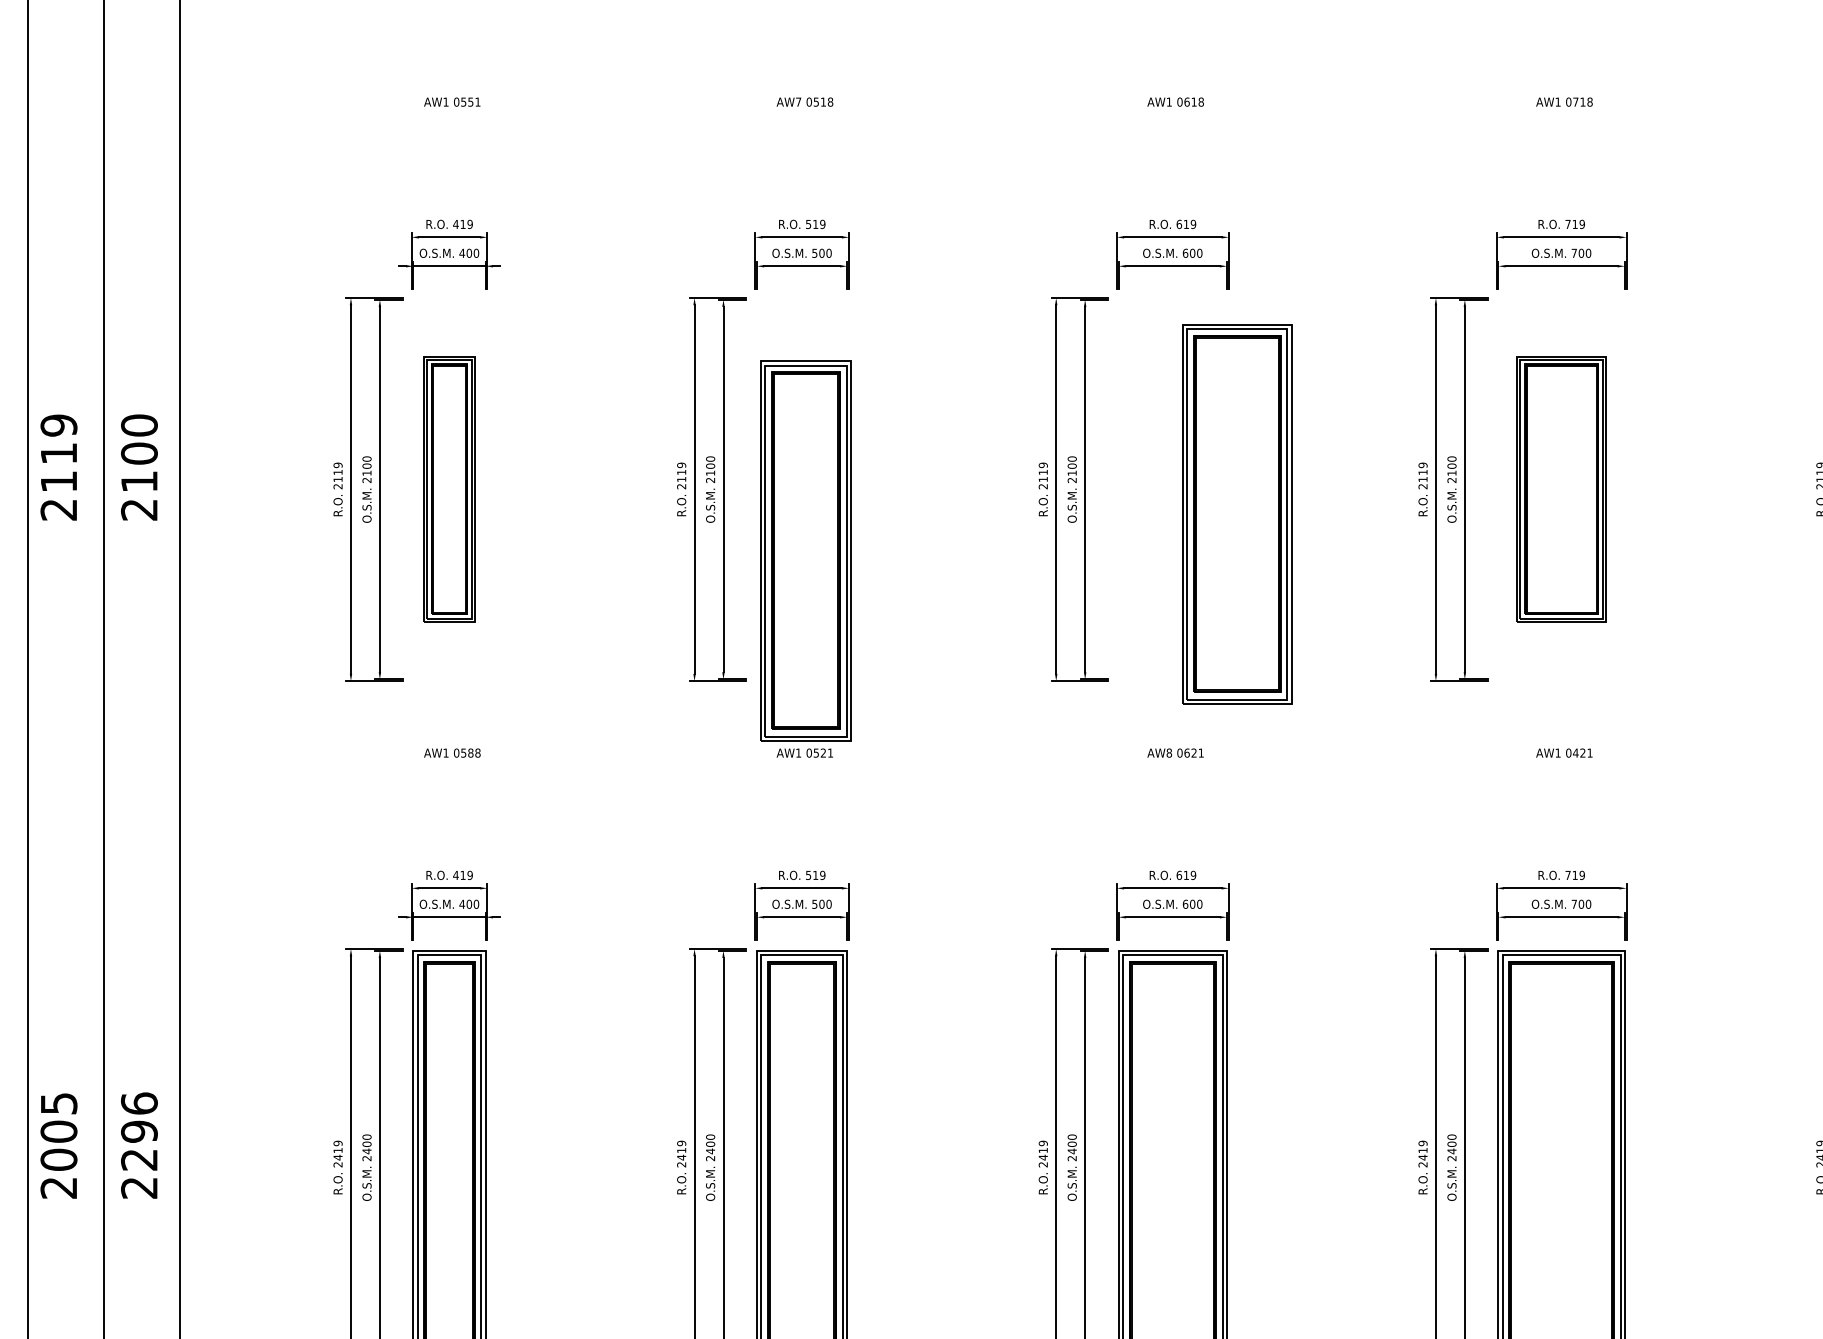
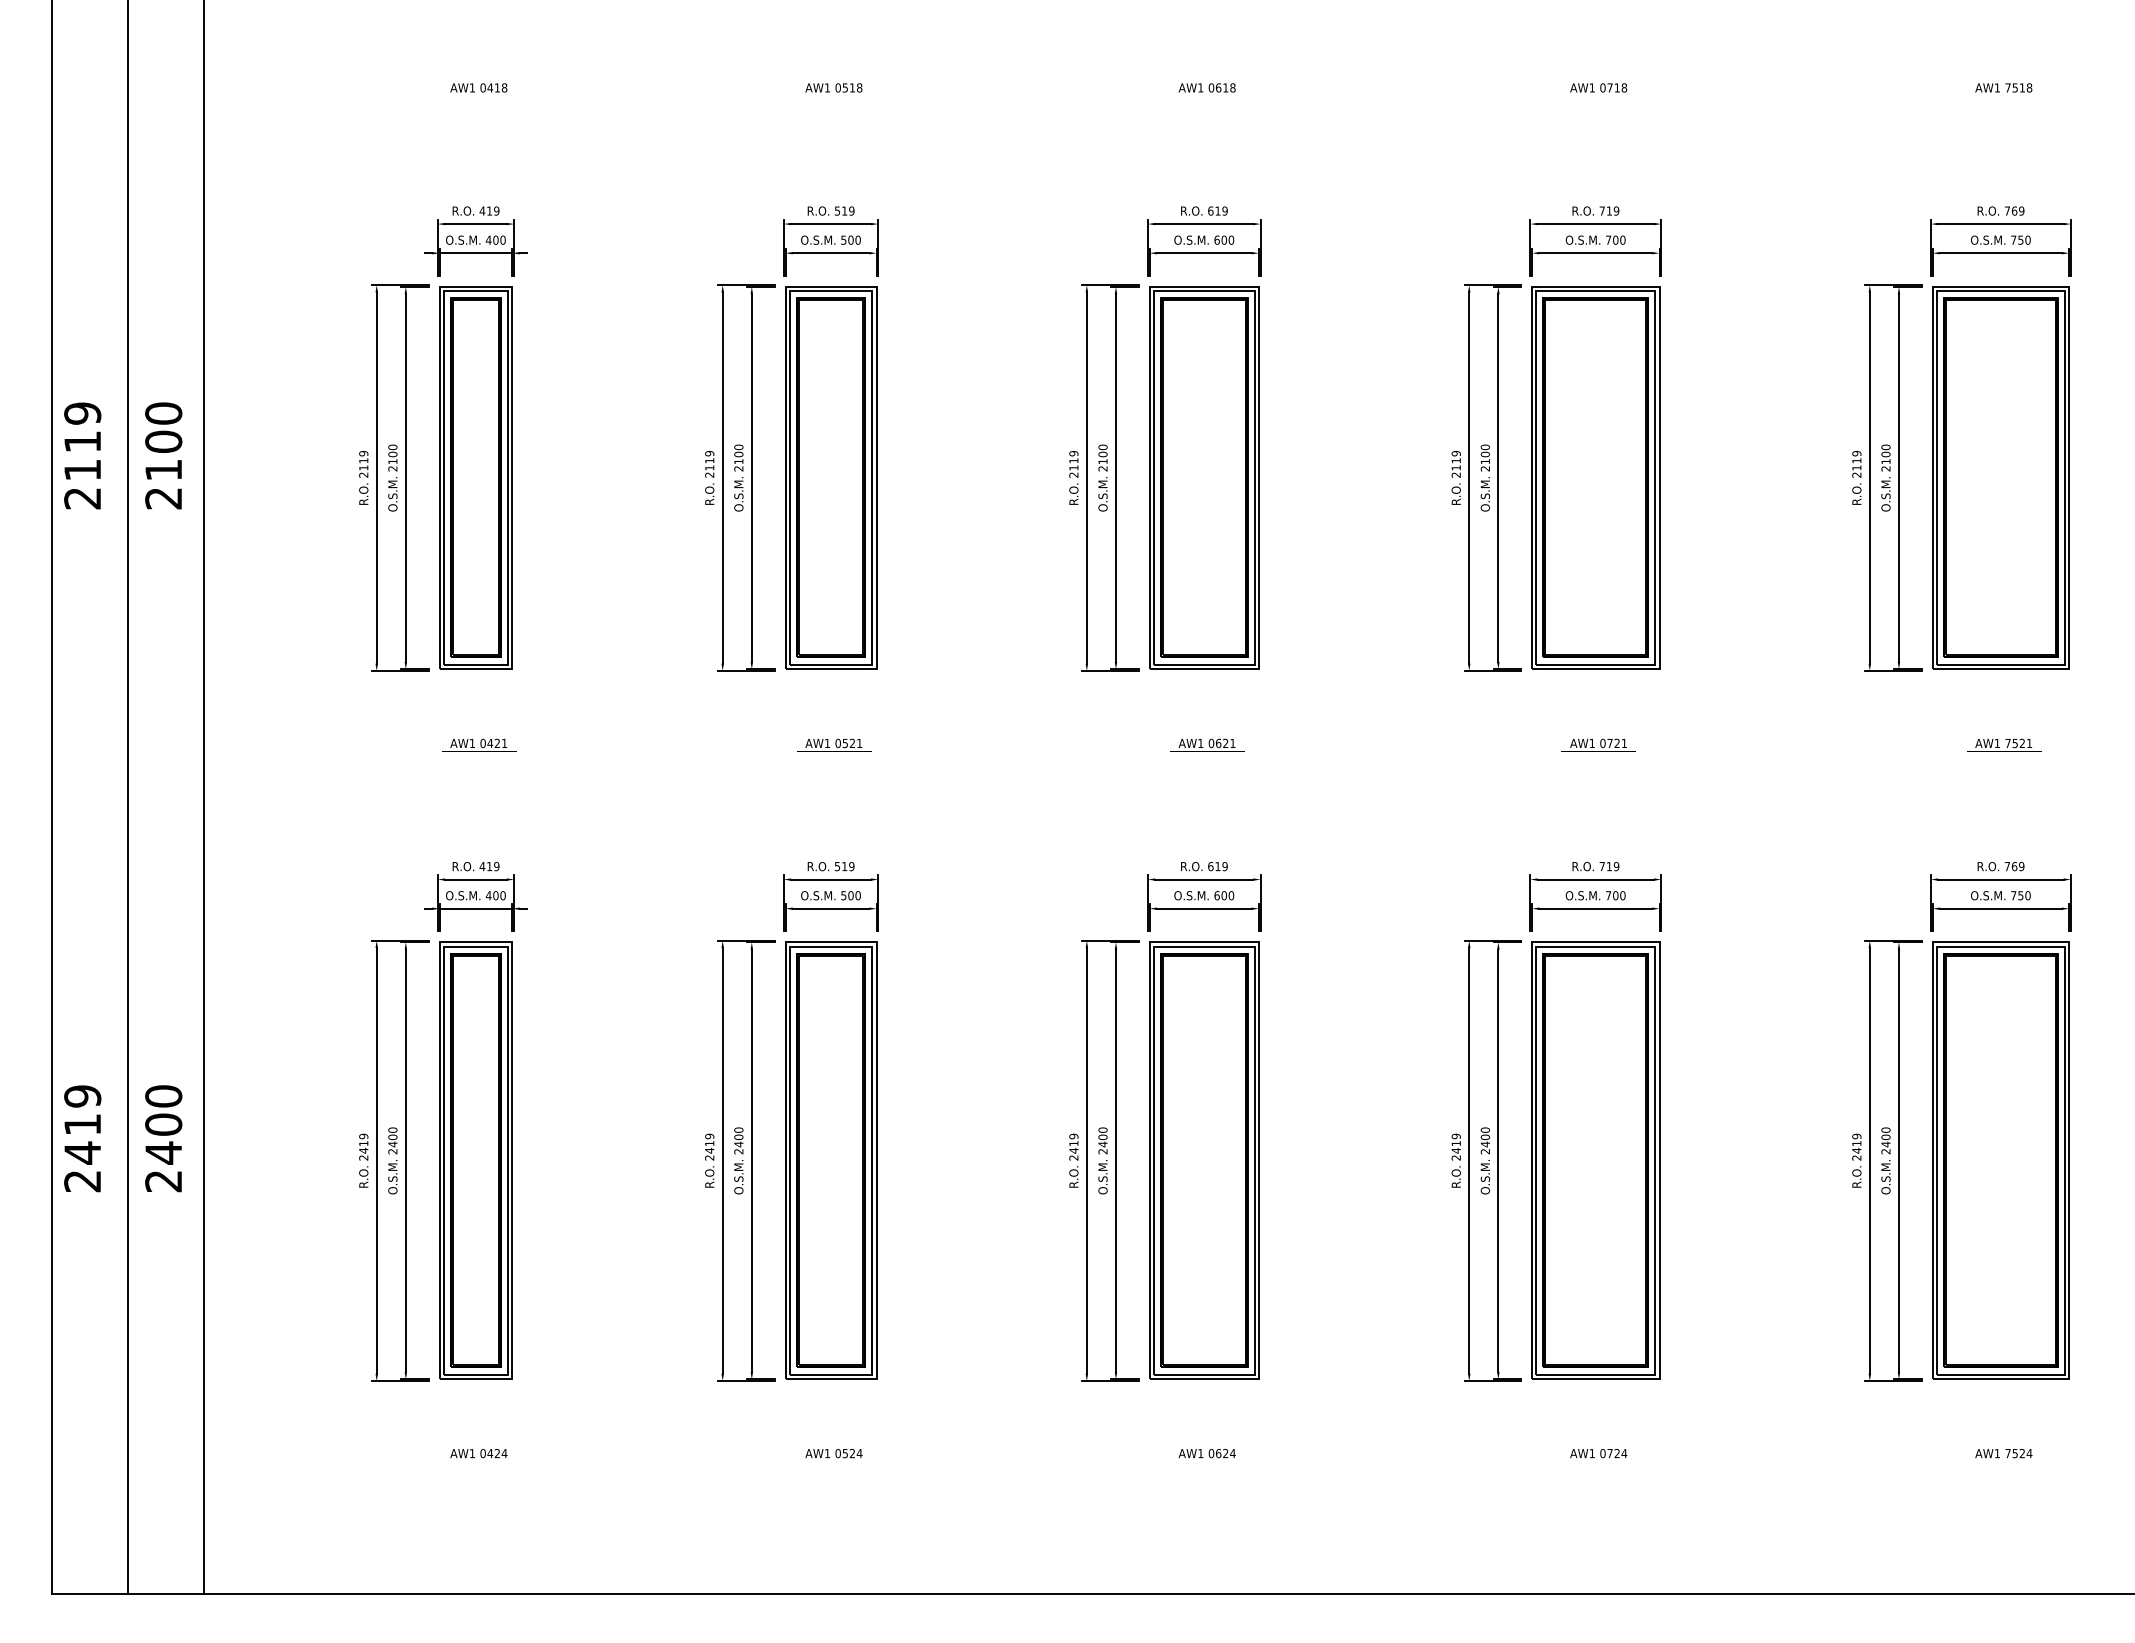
text: (470, 101) -> (497, 87), 0551 -> 0418
text: (798, 101) -> (827, 87), AW7 -> AW1
part: (449, 489) -> (475, 477), size x1.43
part: (1561, 489) -> (1595, 477), size x1.43
part: (1237, 513) -> (1204, 477), moved
part: (806, 550) -> (831, 477), moved
text: (470, 753) -> (497, 743), 0588 -> 0421
text: (1169, 753) -> (1200, 743), AW8 -> AW1
text: (1575, 753) -> (1609, 743), 0421 -> 0721
text: (58, 1131) -> (82, 1124), 2005 -> 2419
text: (139, 1131) -> (163, 1124), 2296 -> 2400

